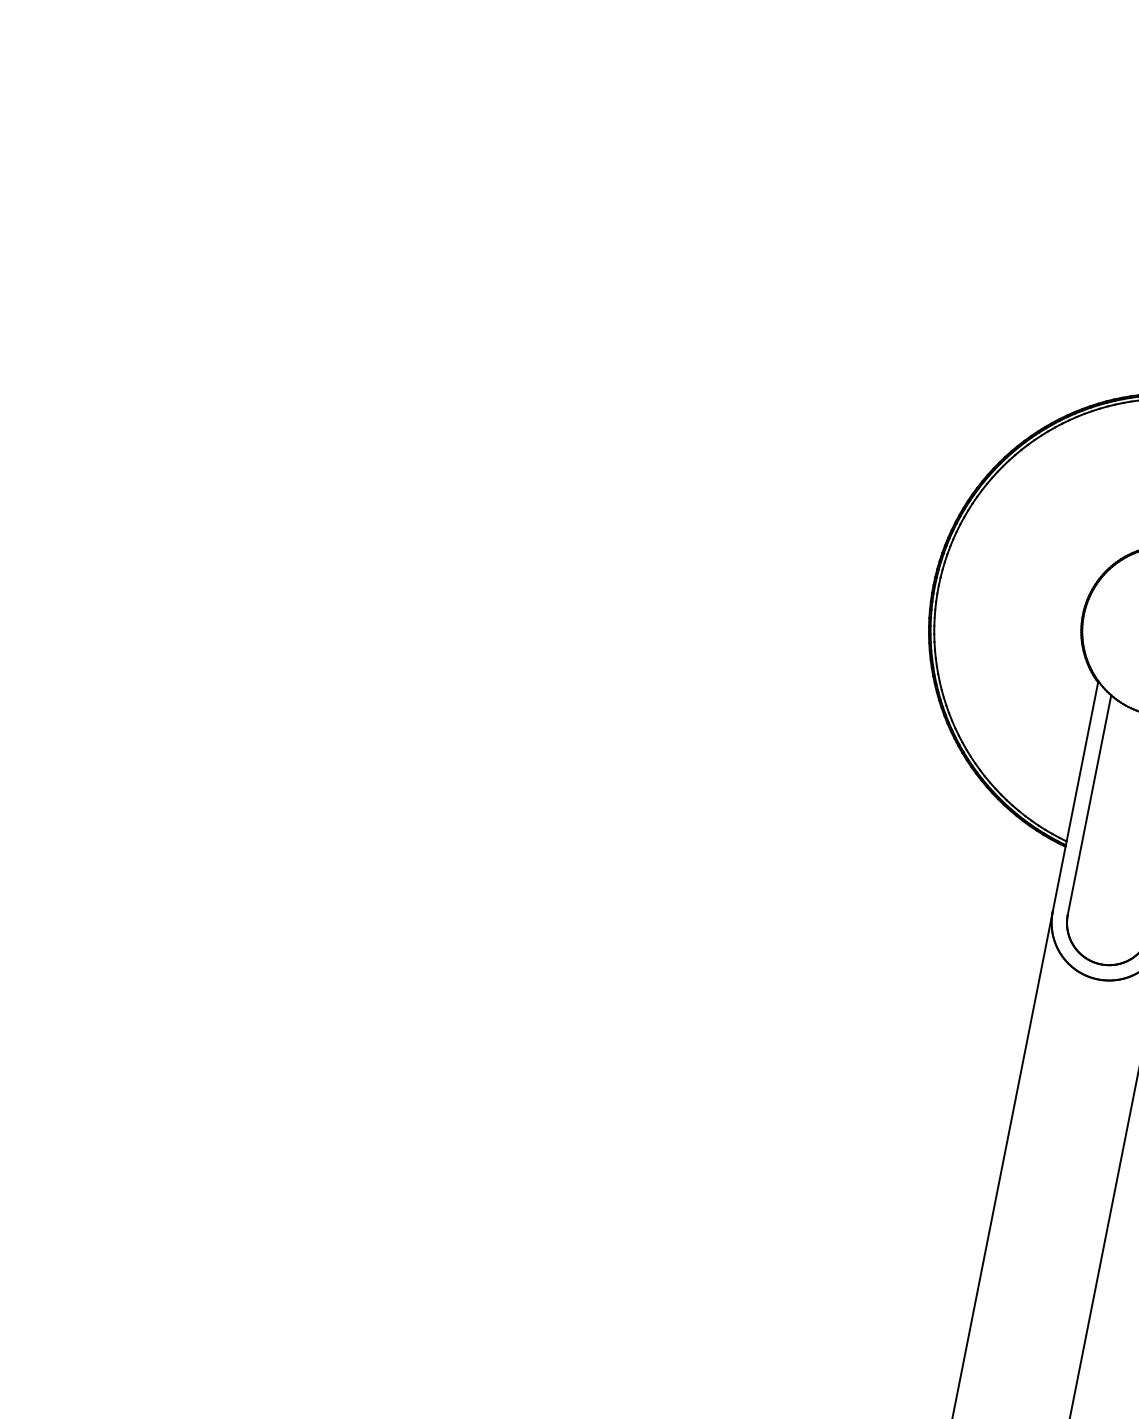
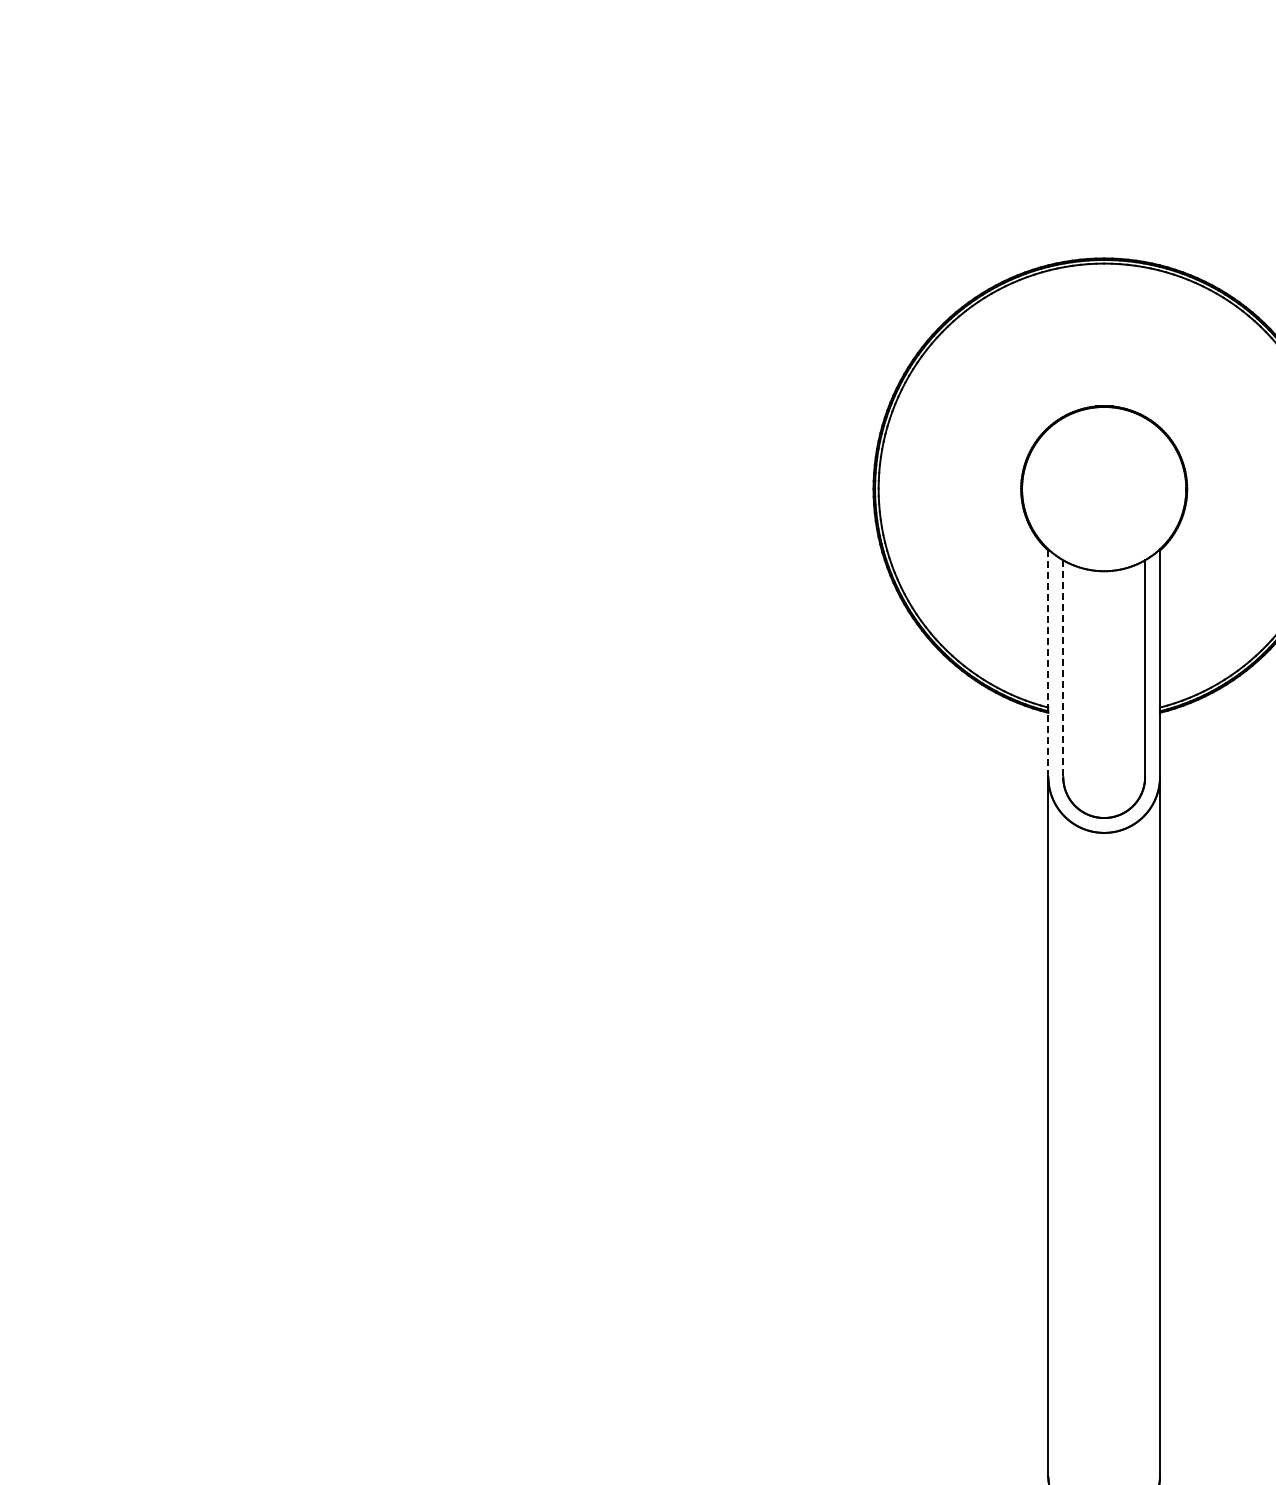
line: (1075, 796) -> (1048, 663), solid -> dashed
line: (1089, 805) -> (1063, 669), solid -> dashed

